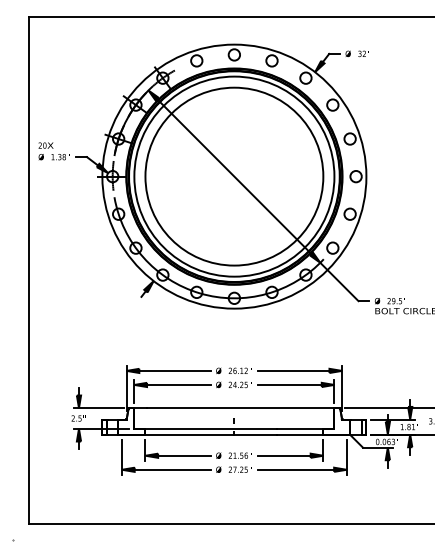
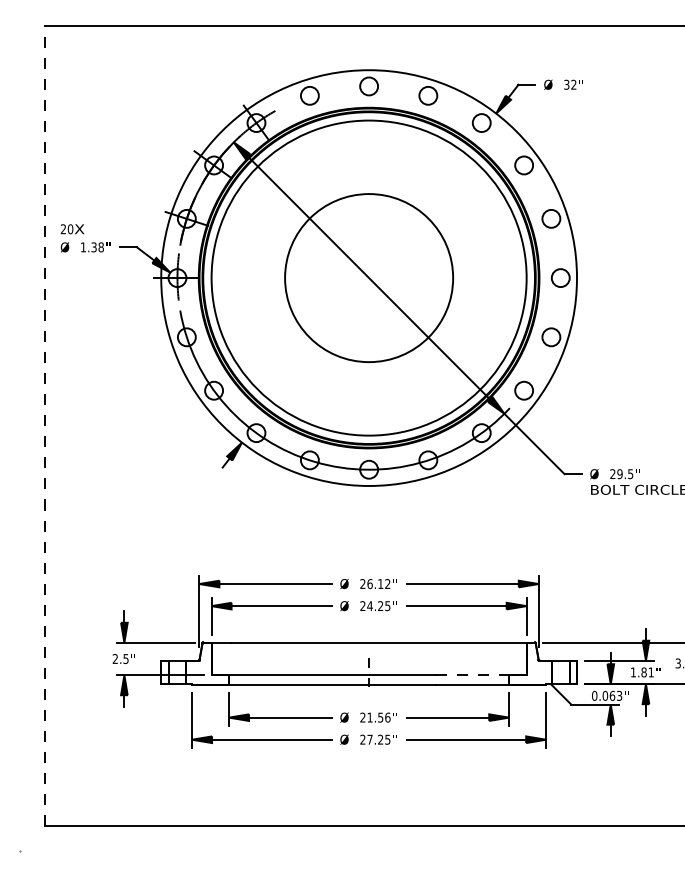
circle: (234, 176) -> (369, 277), size x0.6
line: (28, 270) -> (44, 425), solid -> dashed
line: (300, 428) -> (473, 674), solid -> dashed

